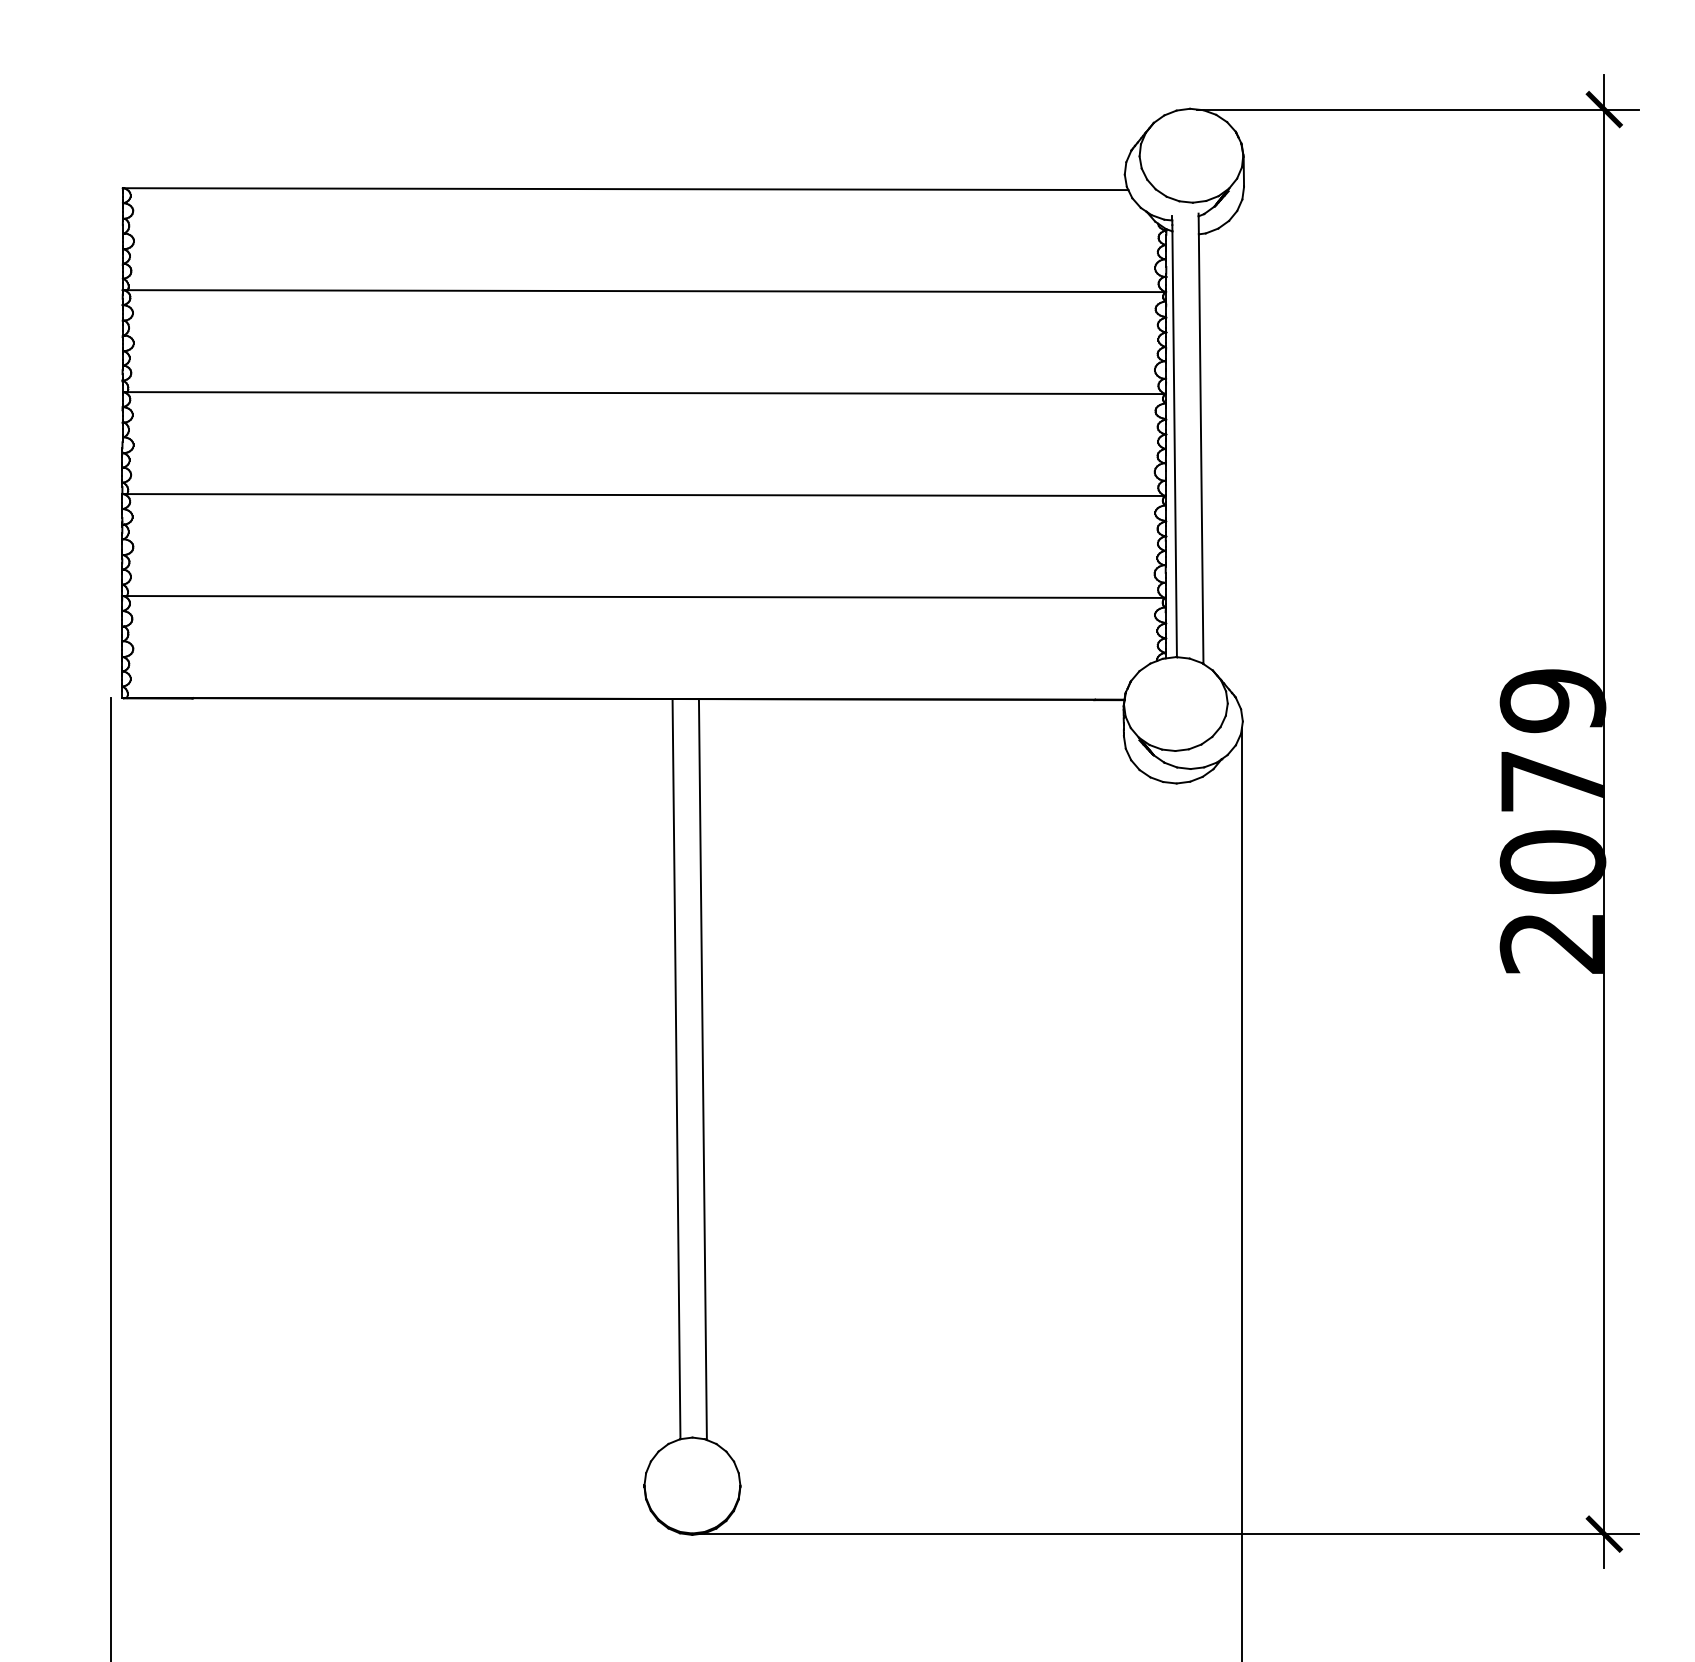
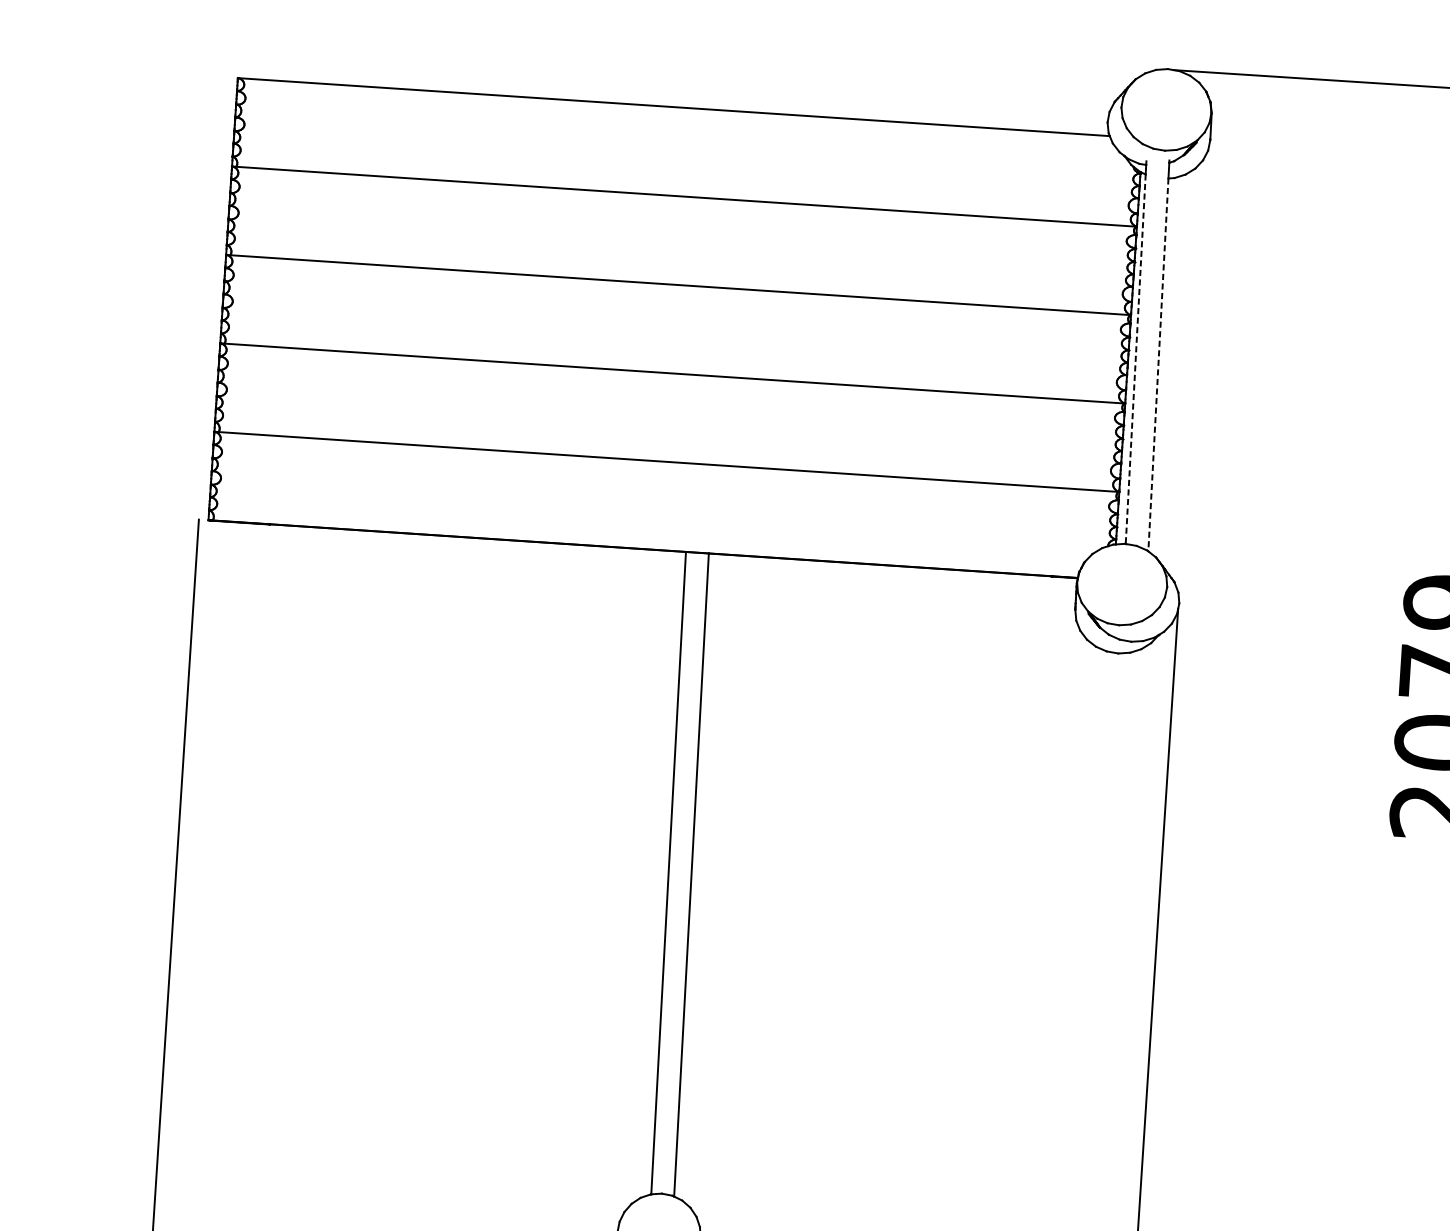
line: (1174, 444) -> (1135, 359), solid -> dashed
line: (1201, 449) -> (1158, 365), solid -> dashed

